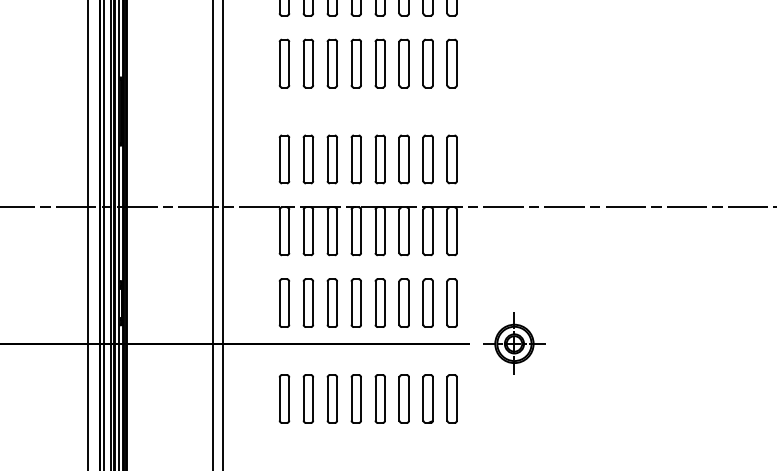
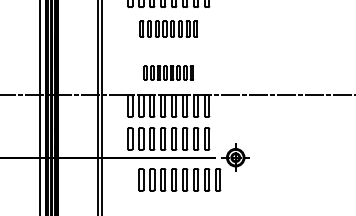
part: (367, 62) -> (168, 28), size x0.7
part: (367, 158) -> (168, 72), size x0.6
part: (367, 398) -> (179, 179), moved

